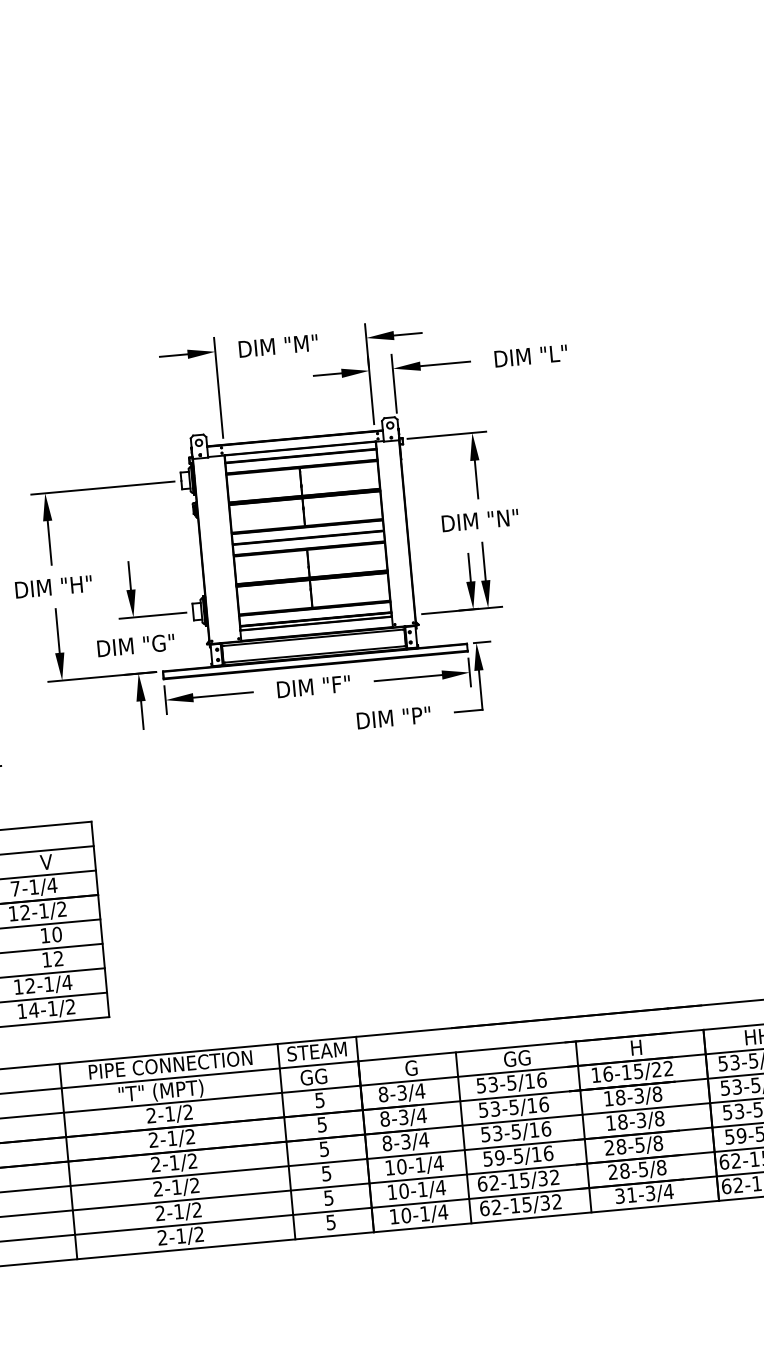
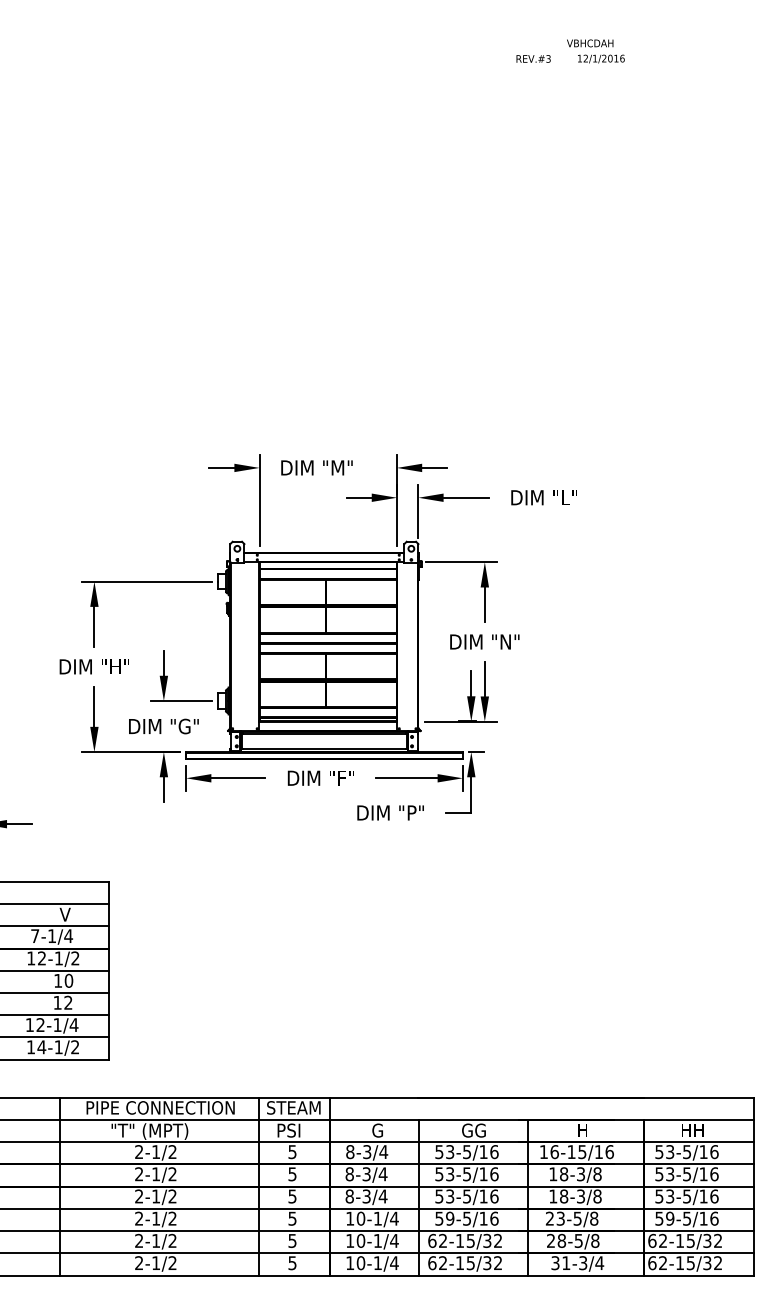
text: (661, 1069) -> (603, 1152), 16-15/22 -> 16-15/16
text: (313, 1077) -> (288, 1130), GG -> PSI
text: (621, 1146) -> (560, 1218), 28-5/8 -> 23-5/8

